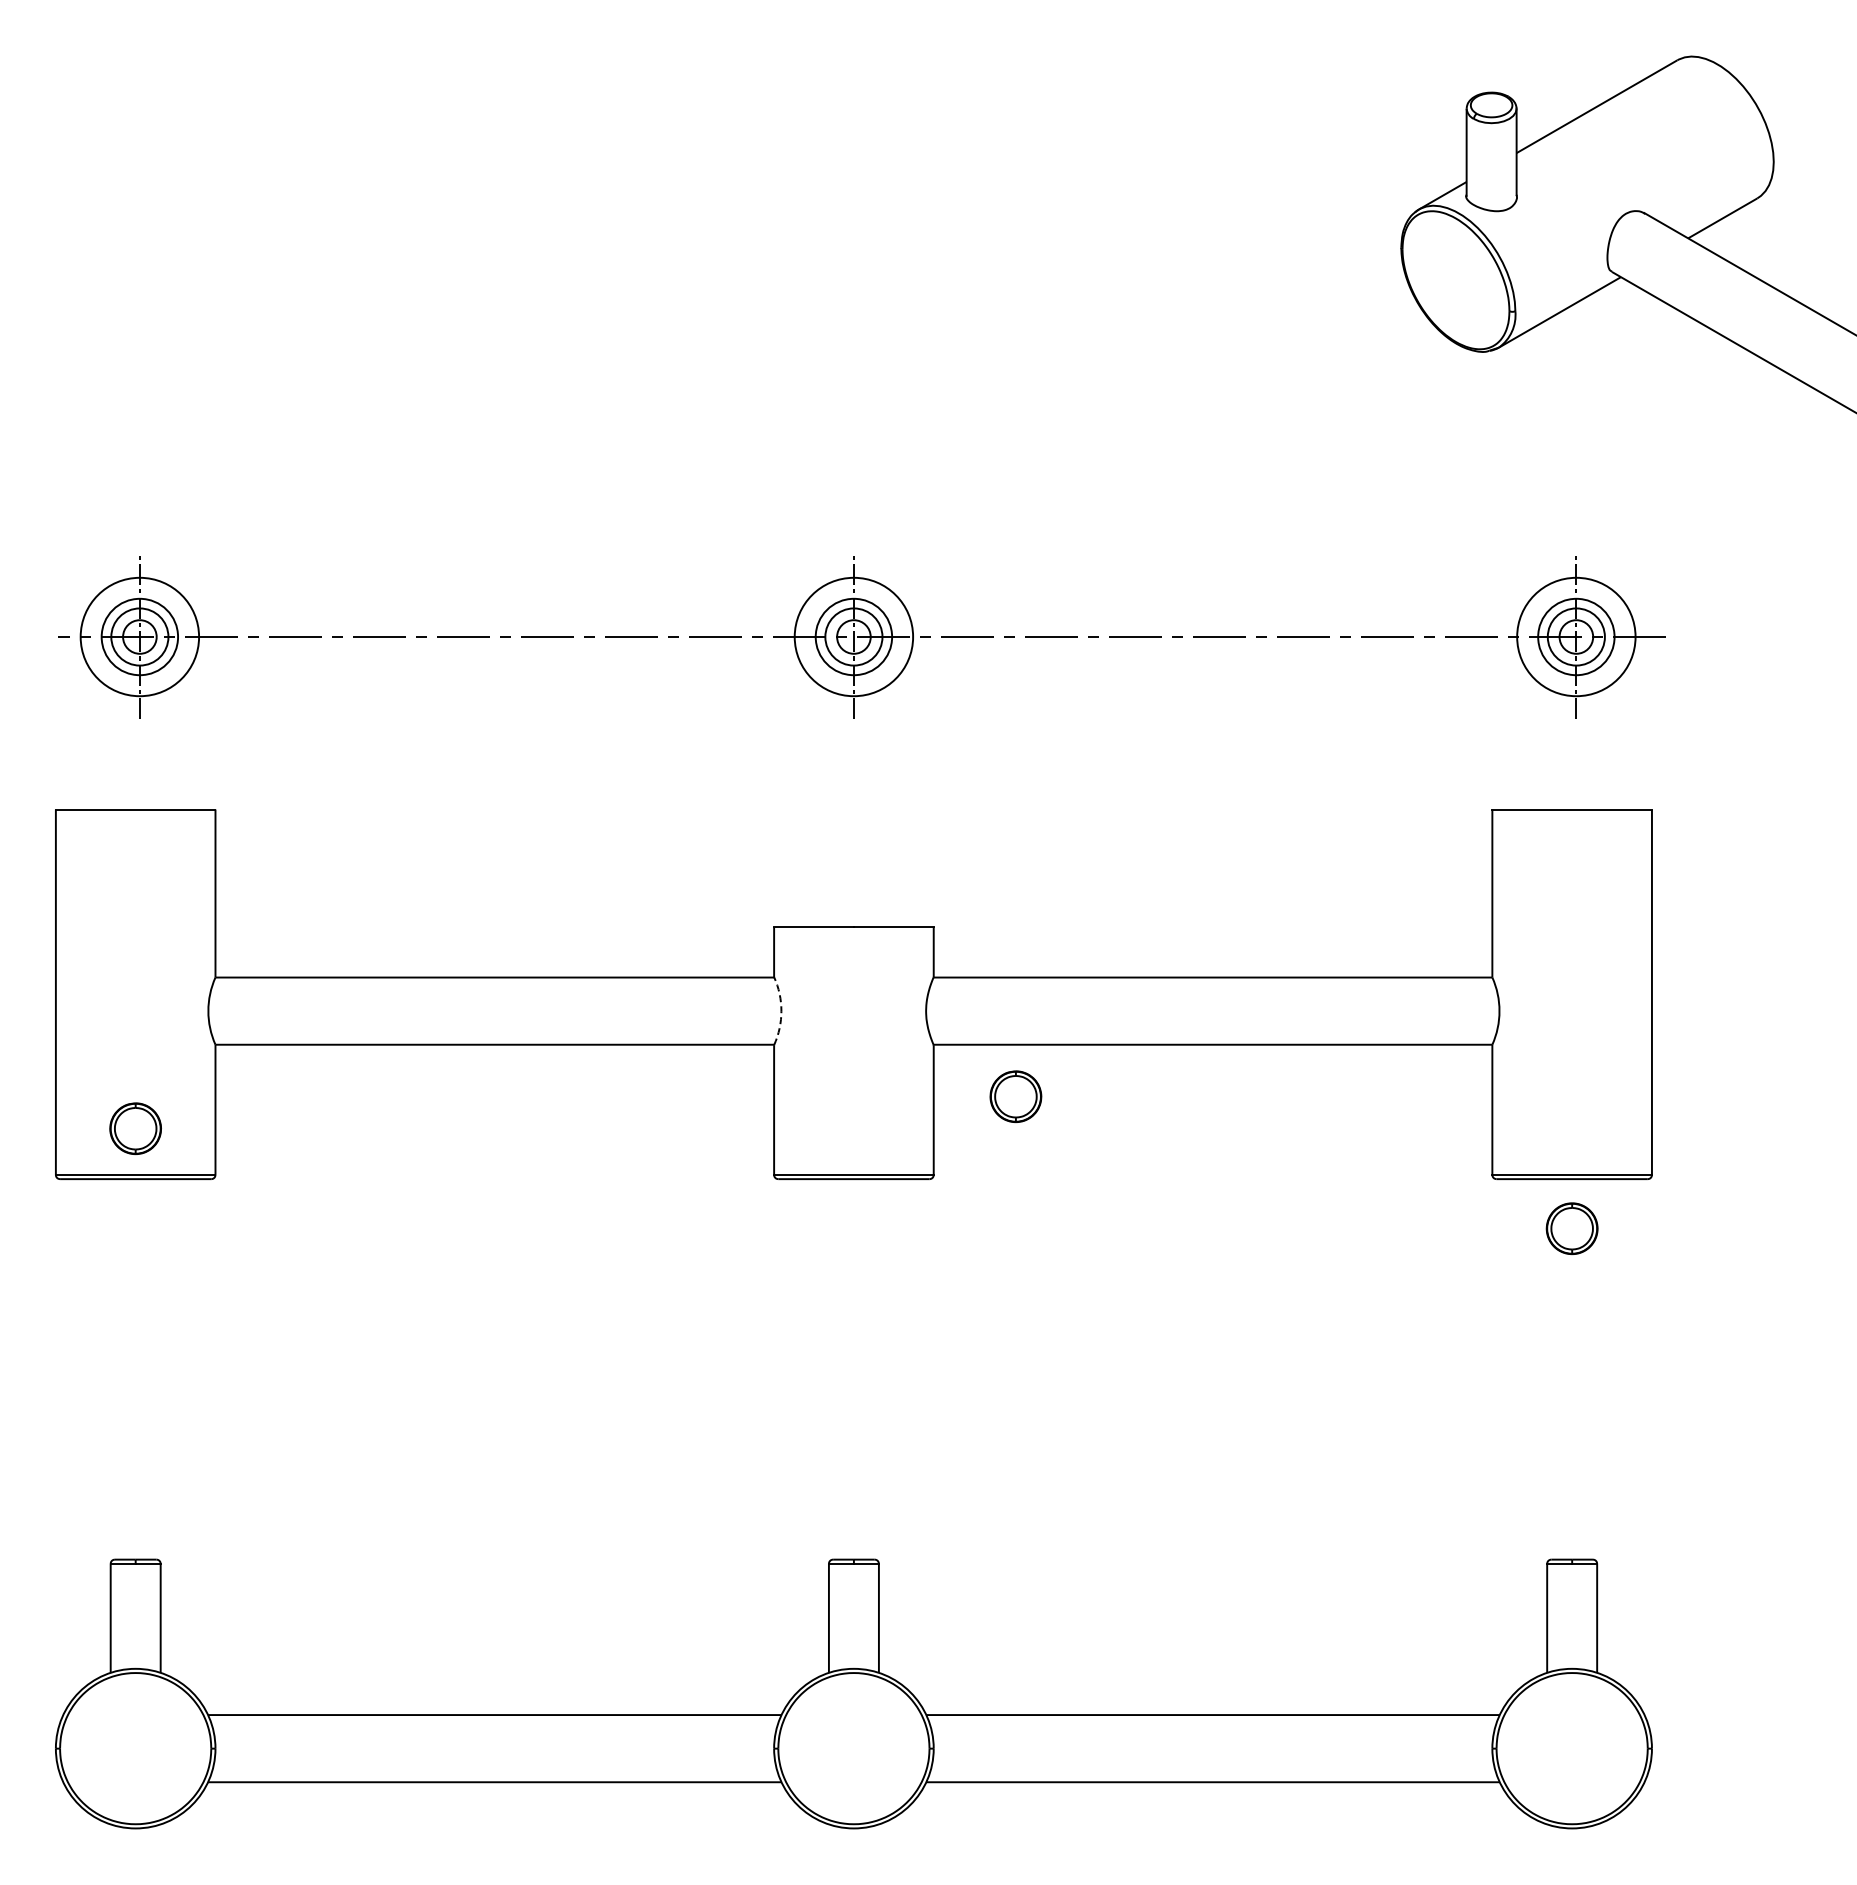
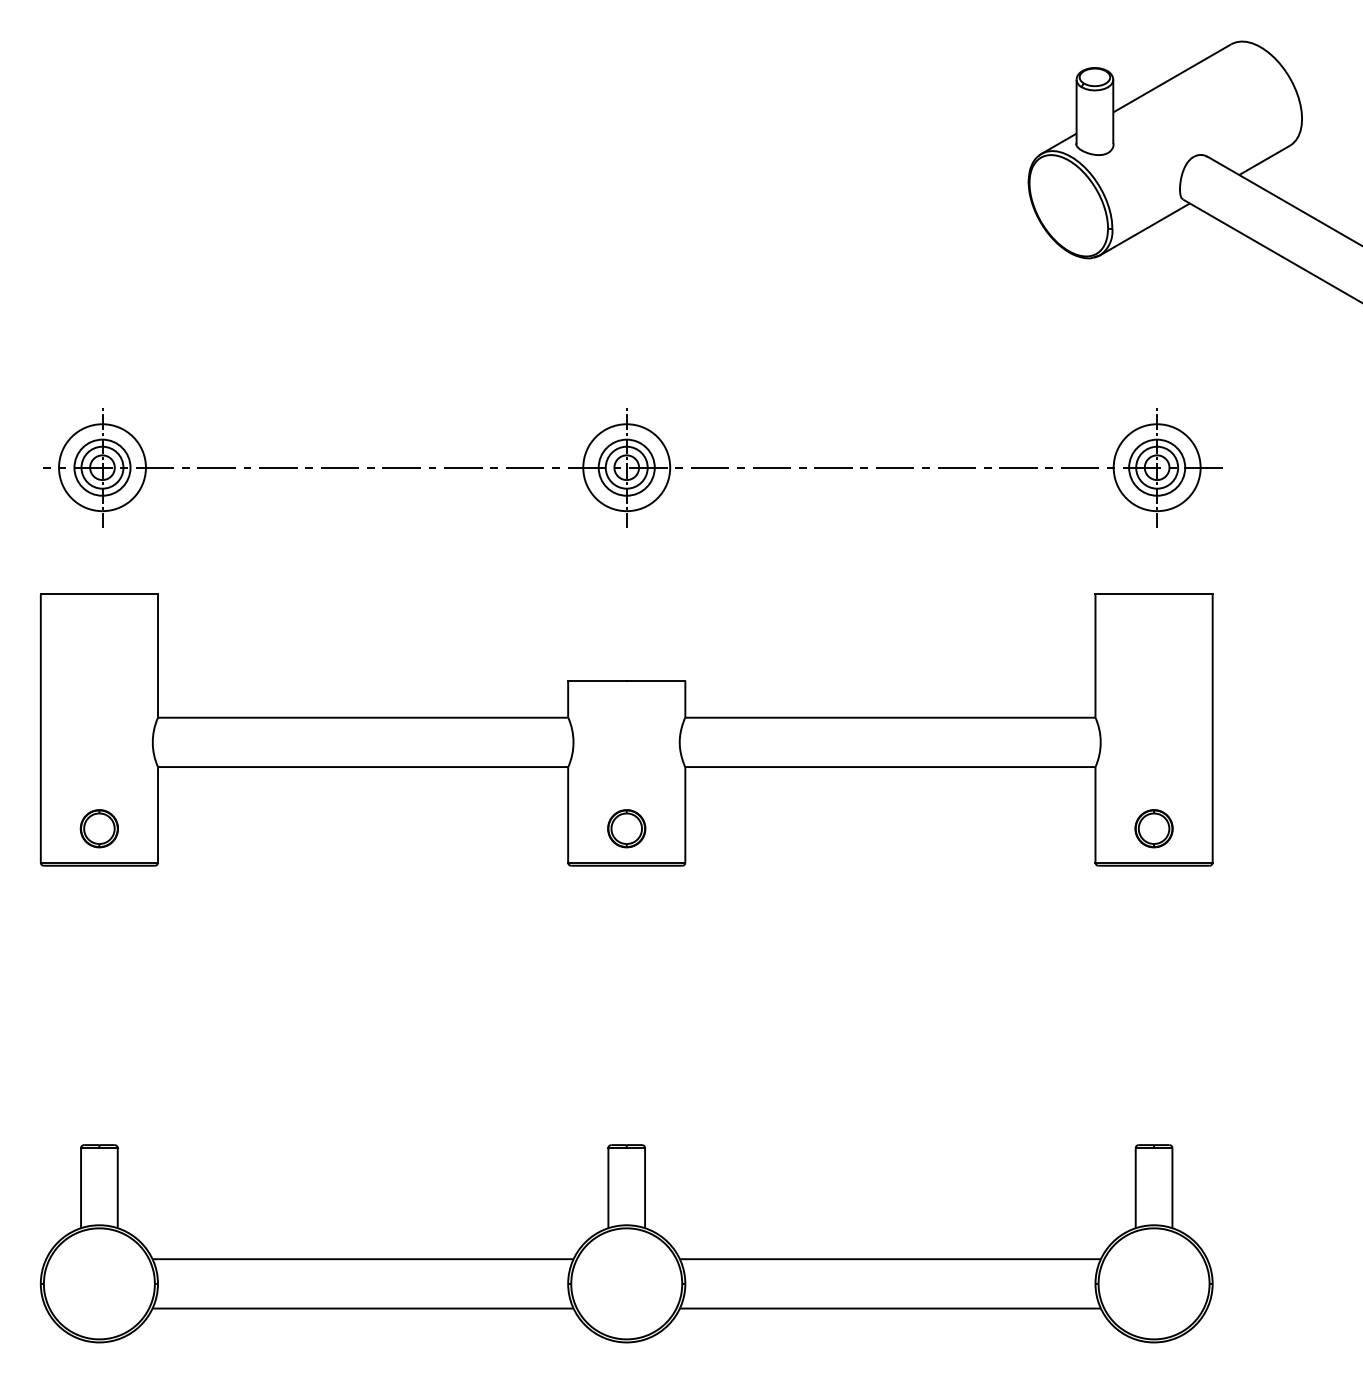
arc: (781, 1011) -> (573, 742), dashed -> solid
part: (1015, 1096) -> (626, 828), moved
part: (1571, 1228) -> (1153, 828), moved

